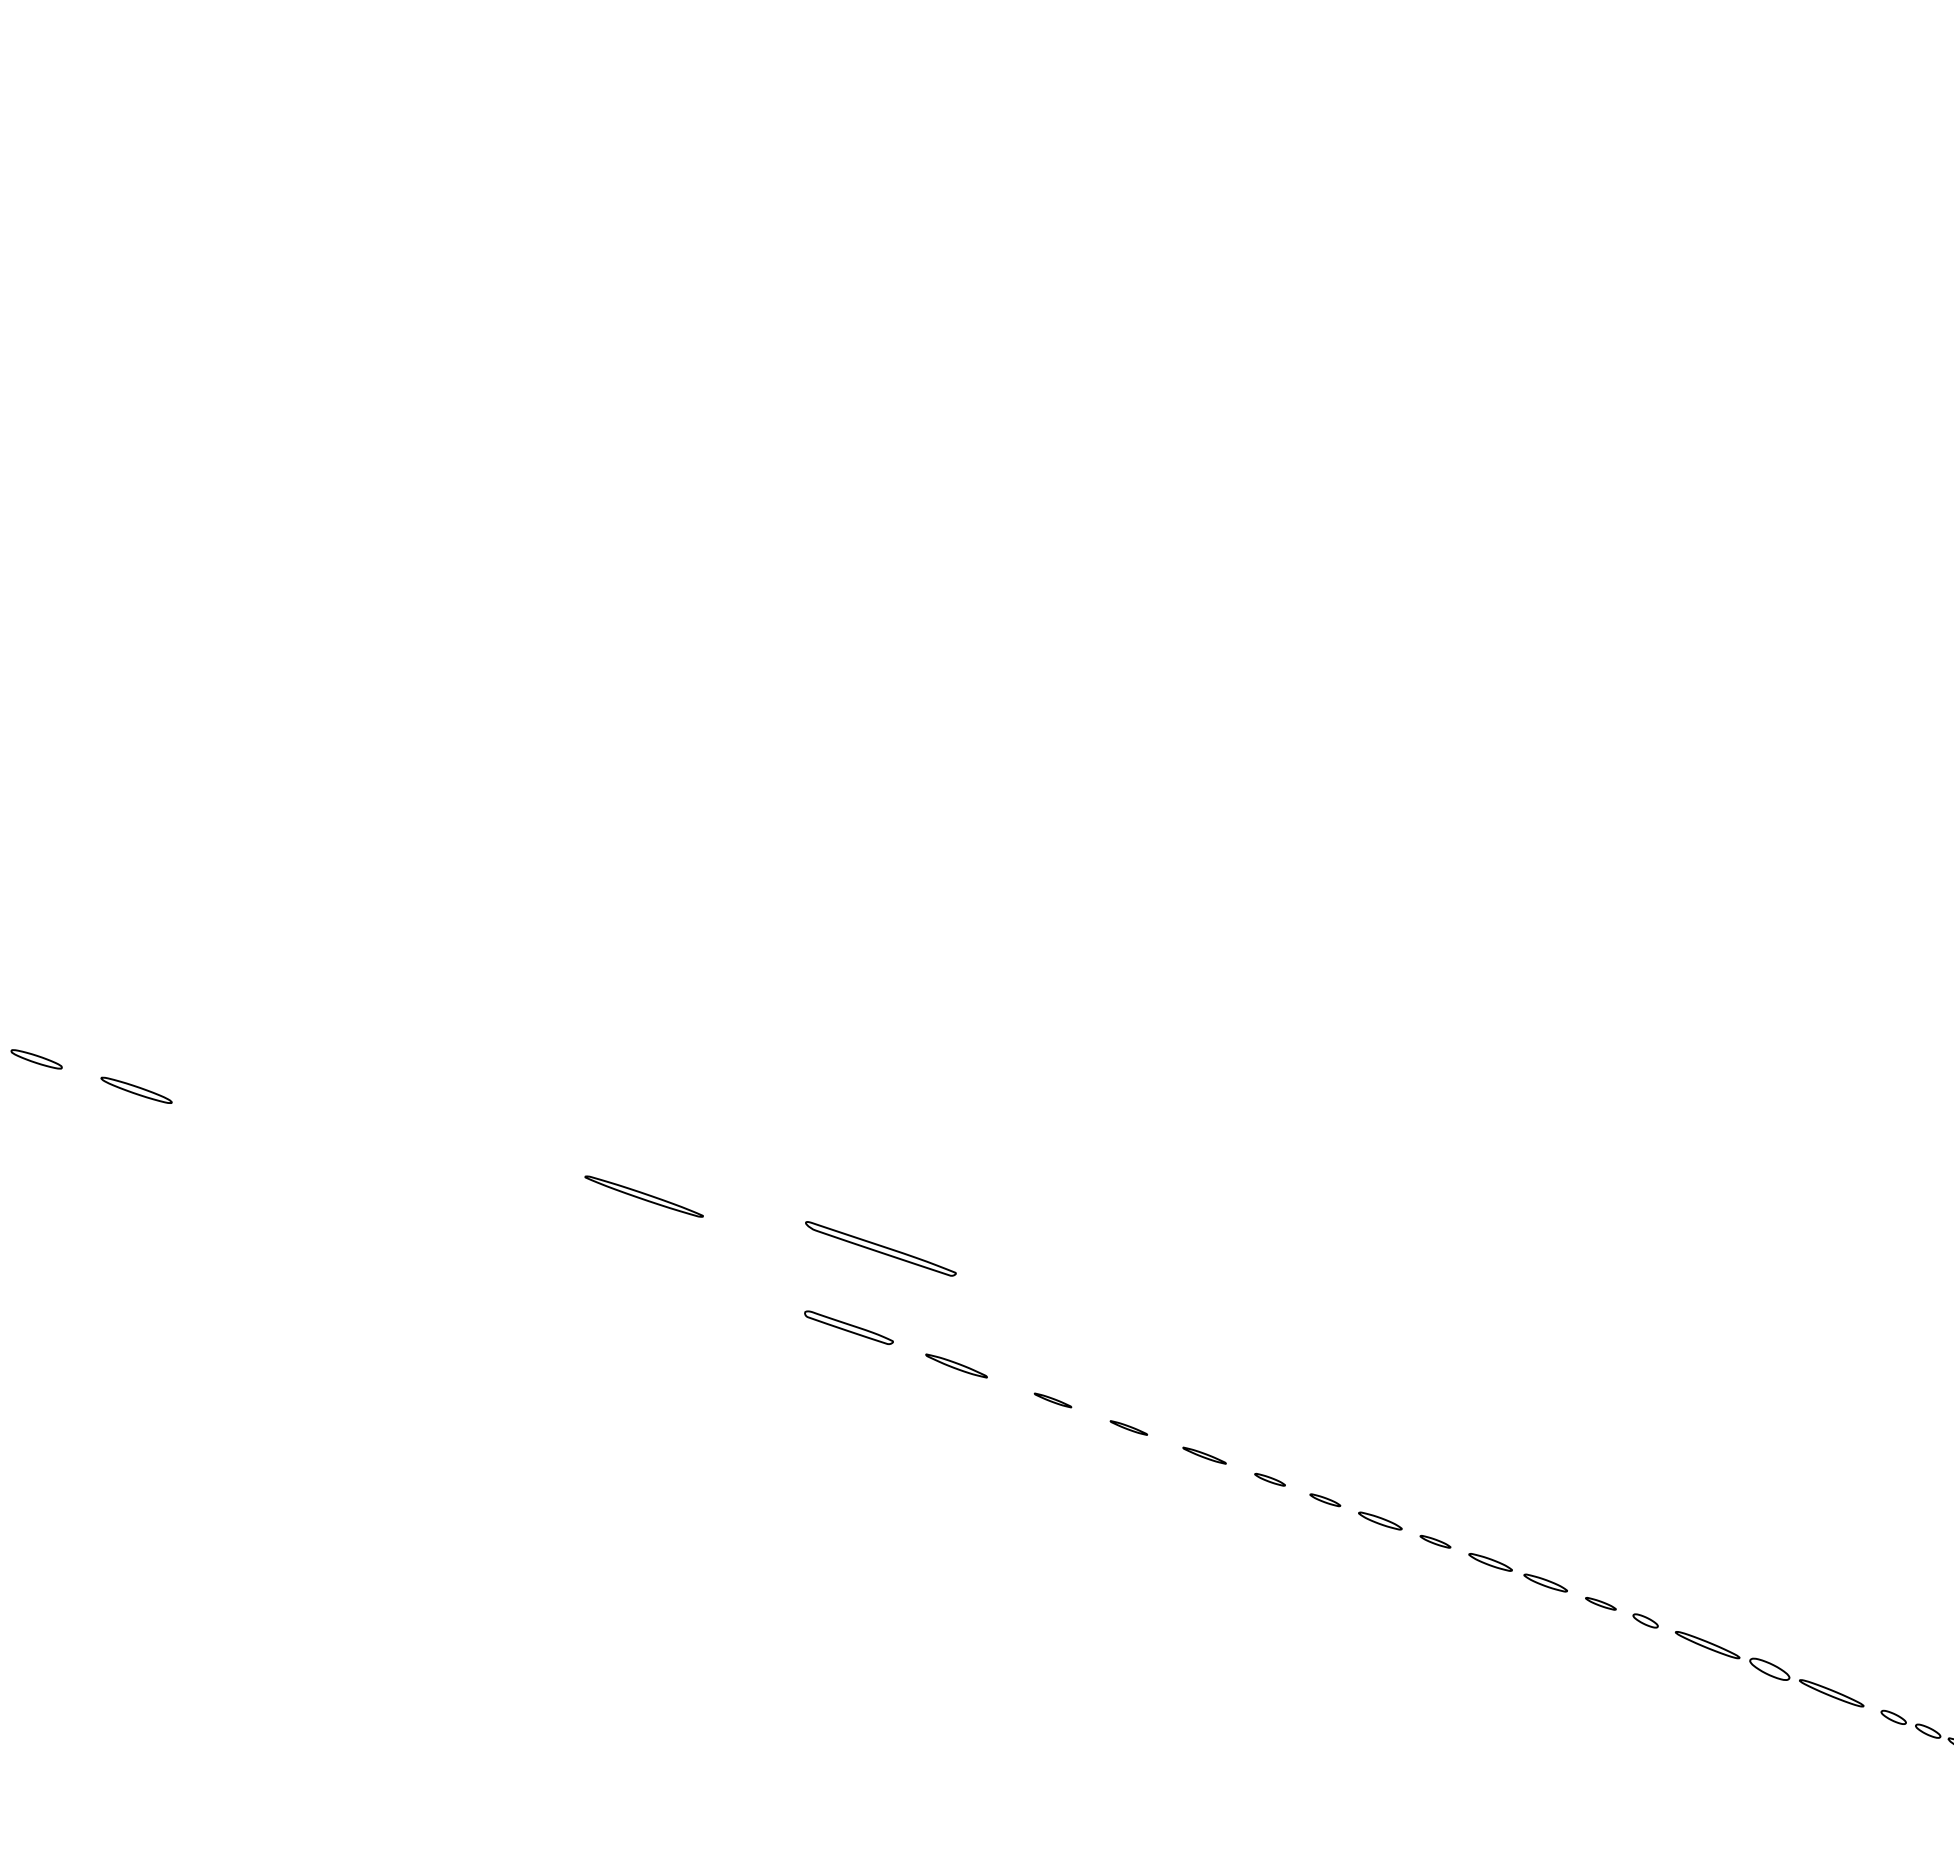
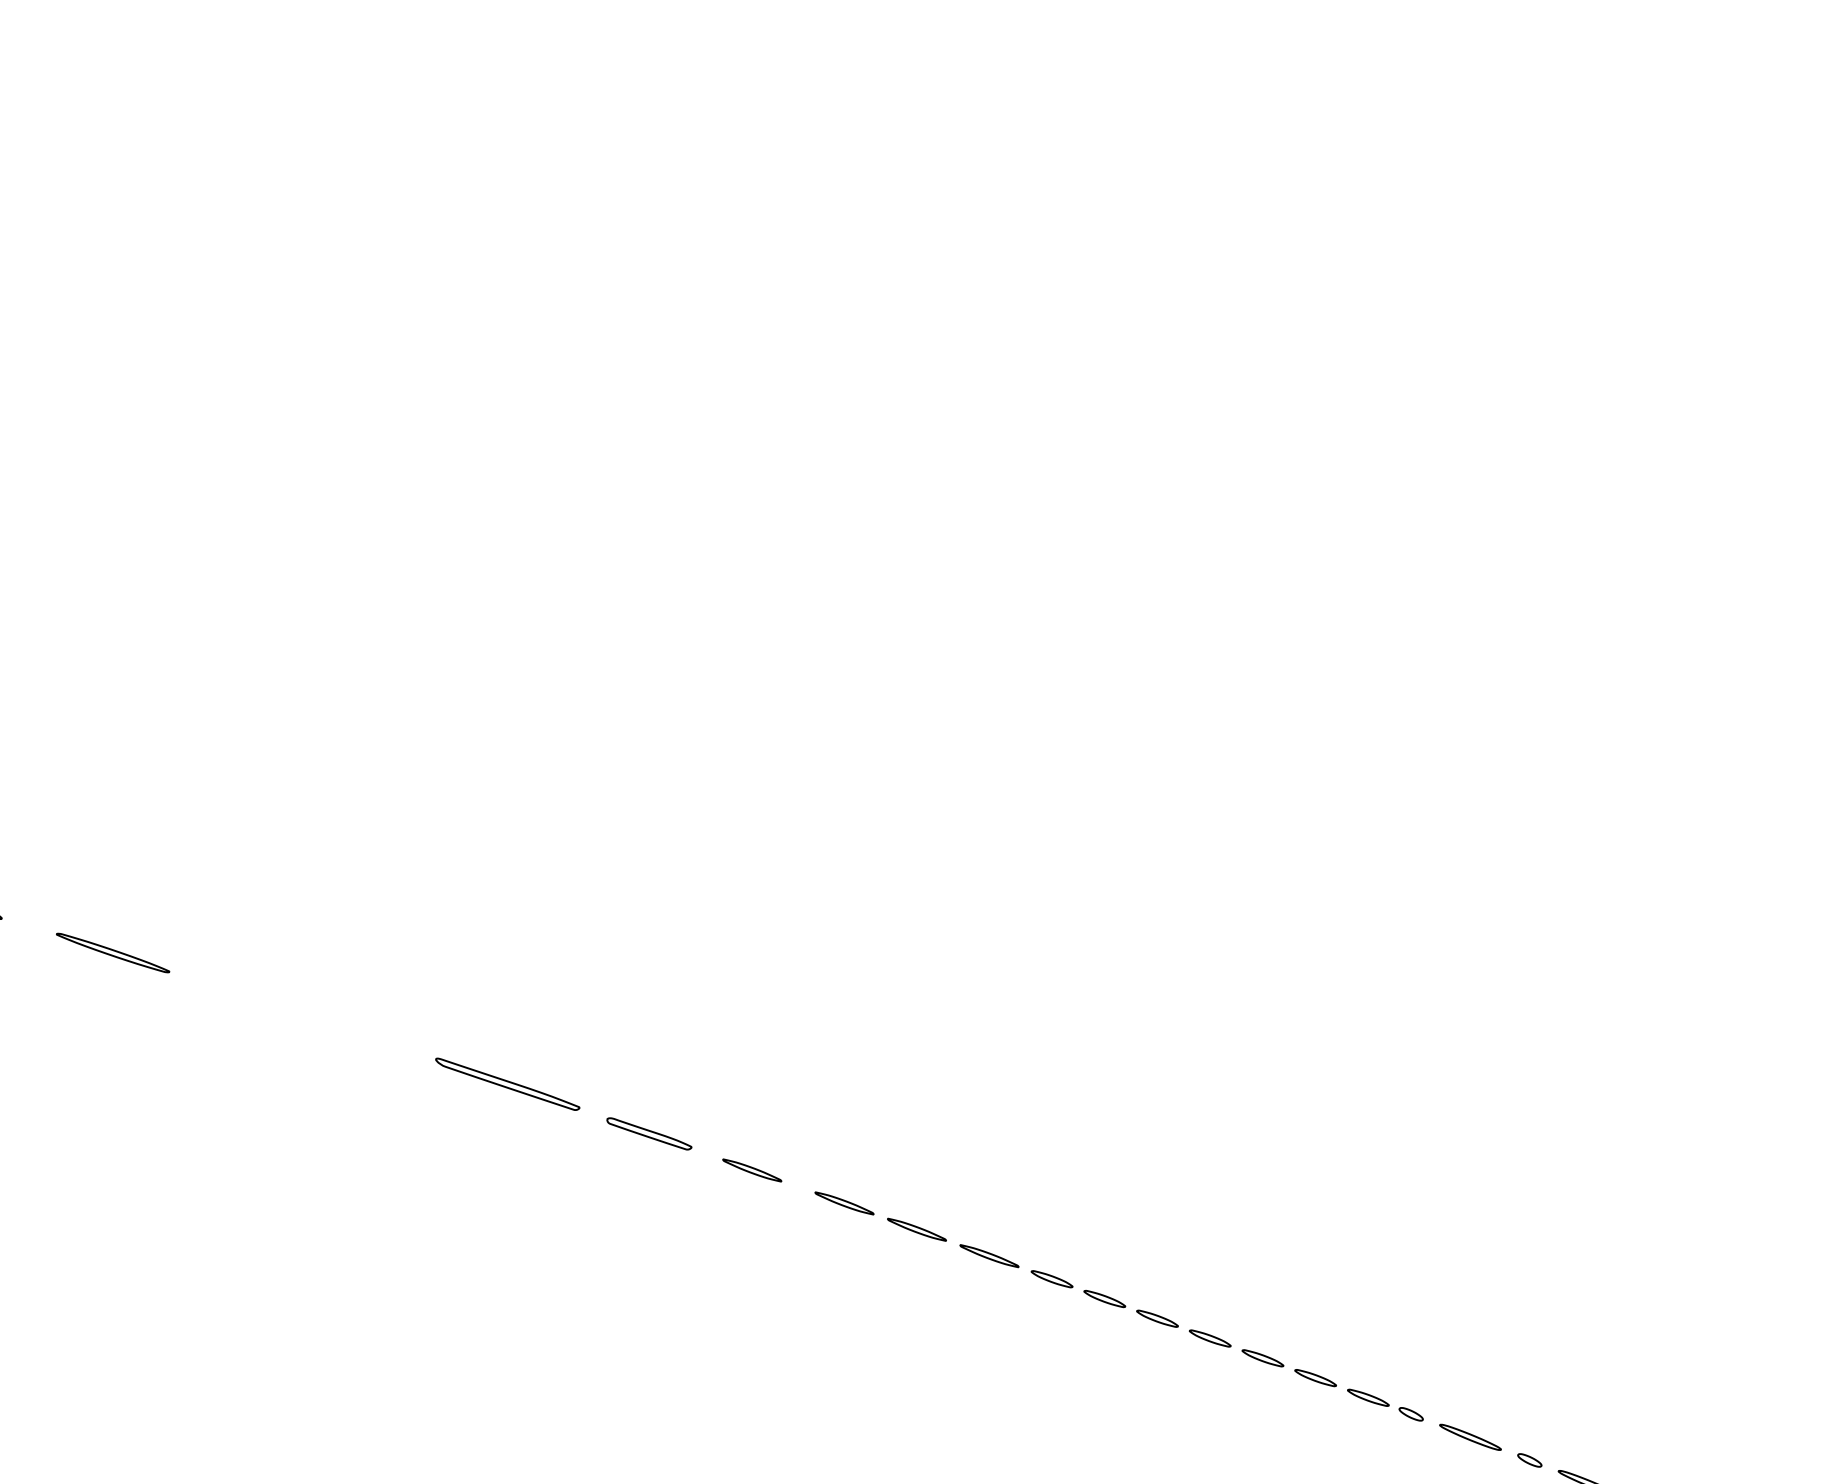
part: (643, 1196) -> (112, 952), moved
part: (880, 1248) -> (507, 1083), moved
part: (1052, 1400) -> (843, 1203), size x1.67
part: (1128, 1427) -> (916, 1229), size x1.67
part: (1204, 1455) -> (989, 1256), size x1.43
part: (1269, 1479) -> (1051, 1279), size x1.43
part: (1325, 1499) -> (1105, 1298), size x1.43
part: (1435, 1541) -> (1210, 1338), size x1.43
part: (1600, 1603) -> (1368, 1397), size x1.43
part: (1769, 1668) -> (1529, 1459), size x0.62

